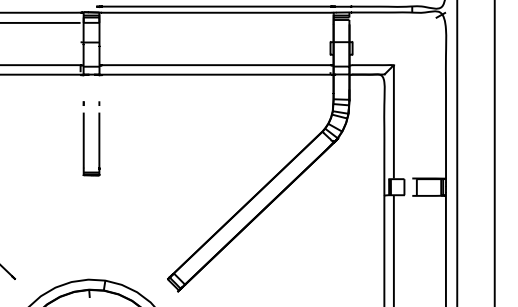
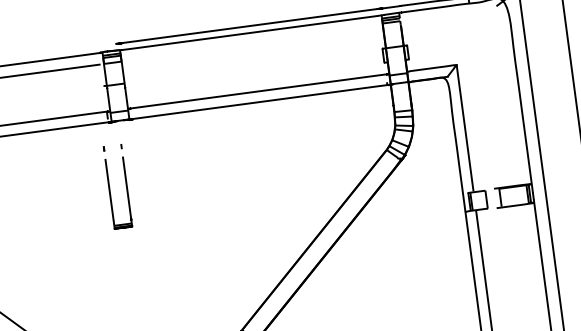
part: (84, 138) -> (110, 187), moved

